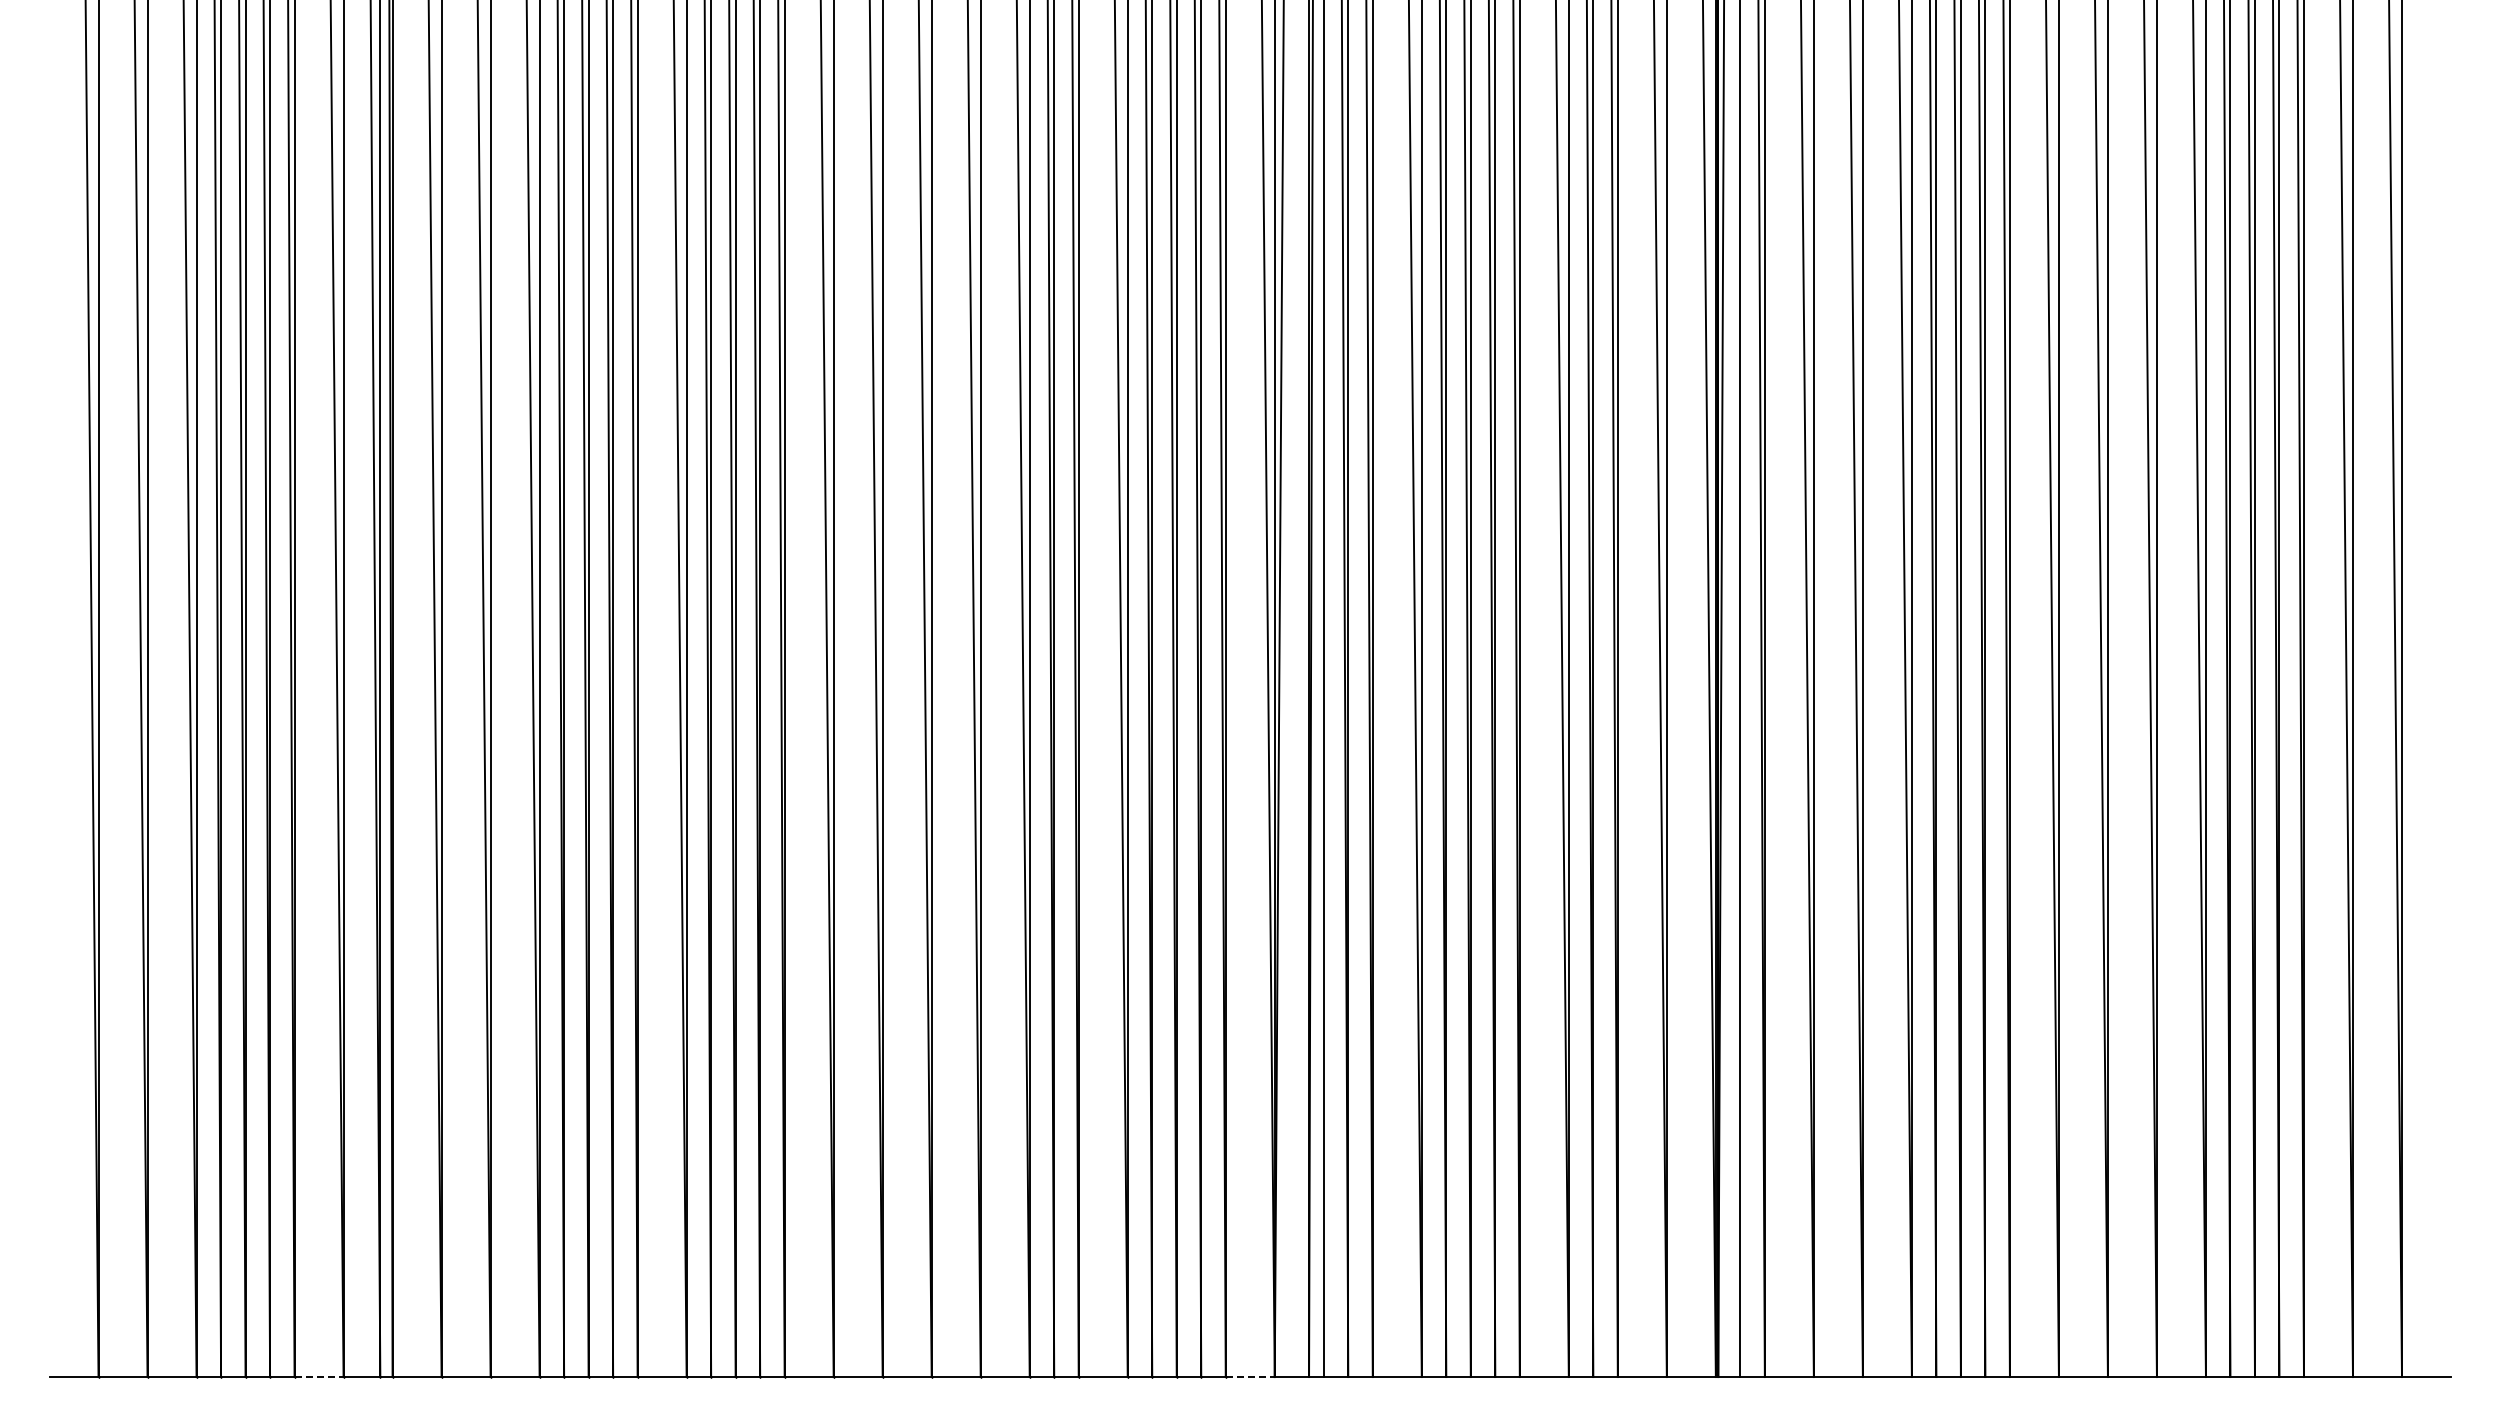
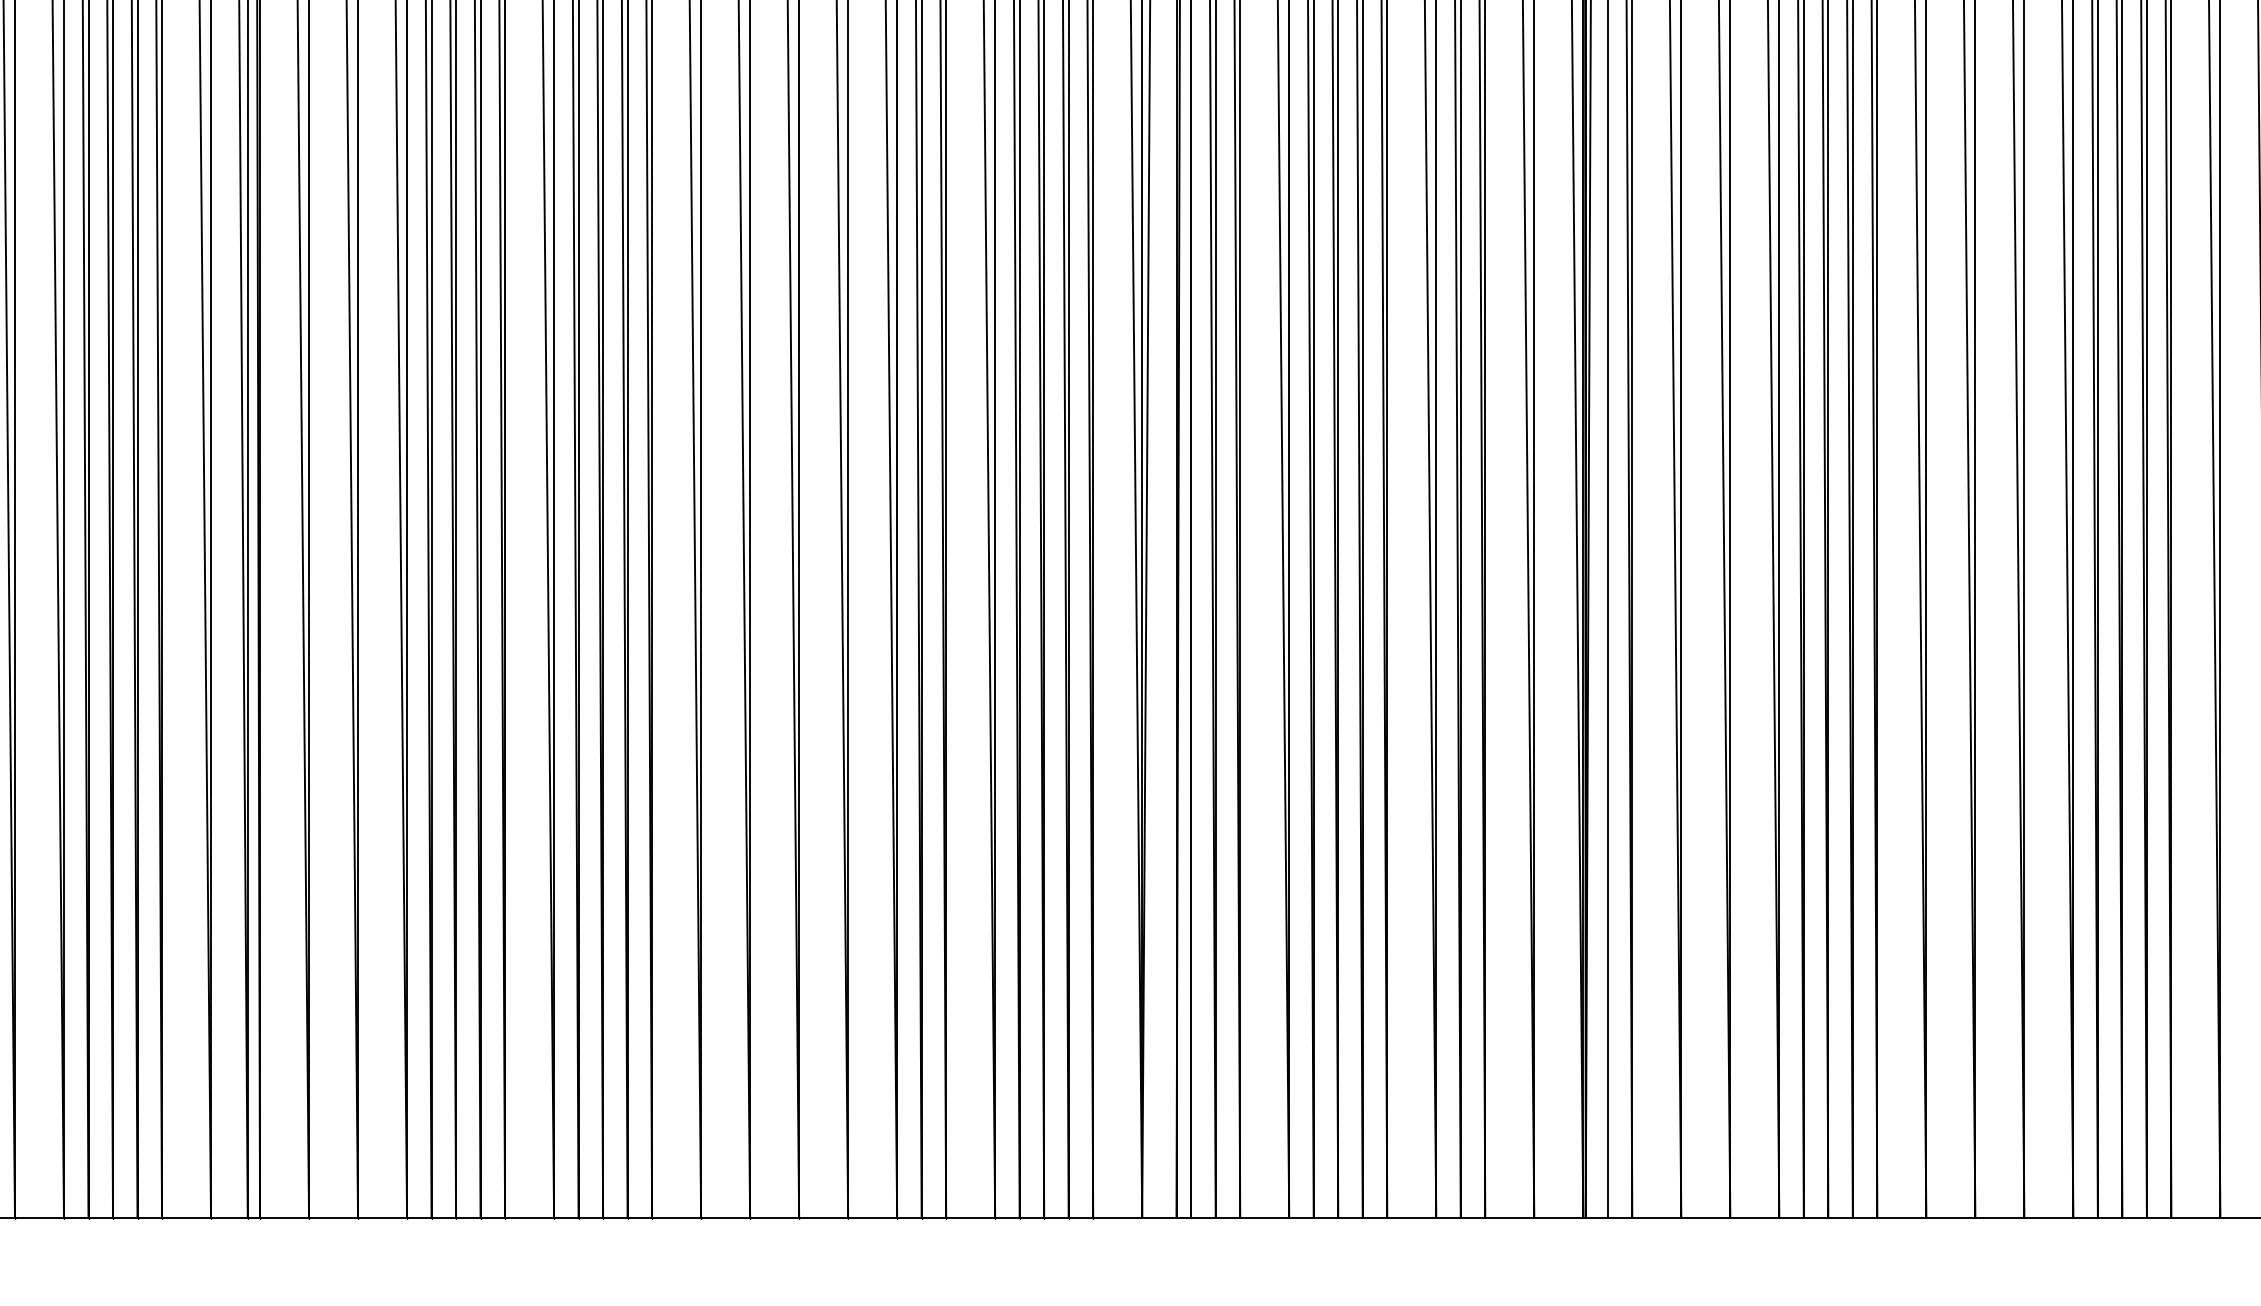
line: (319, 1377) -> (186, 1218), dashed -> solid
line: (1250, 1377) -> (1117, 1218), dashed -> solid

